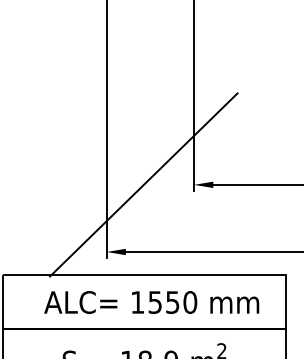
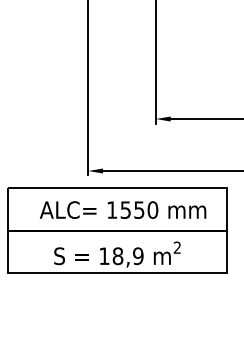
line: (143, 184) -> (116, 118), removed

